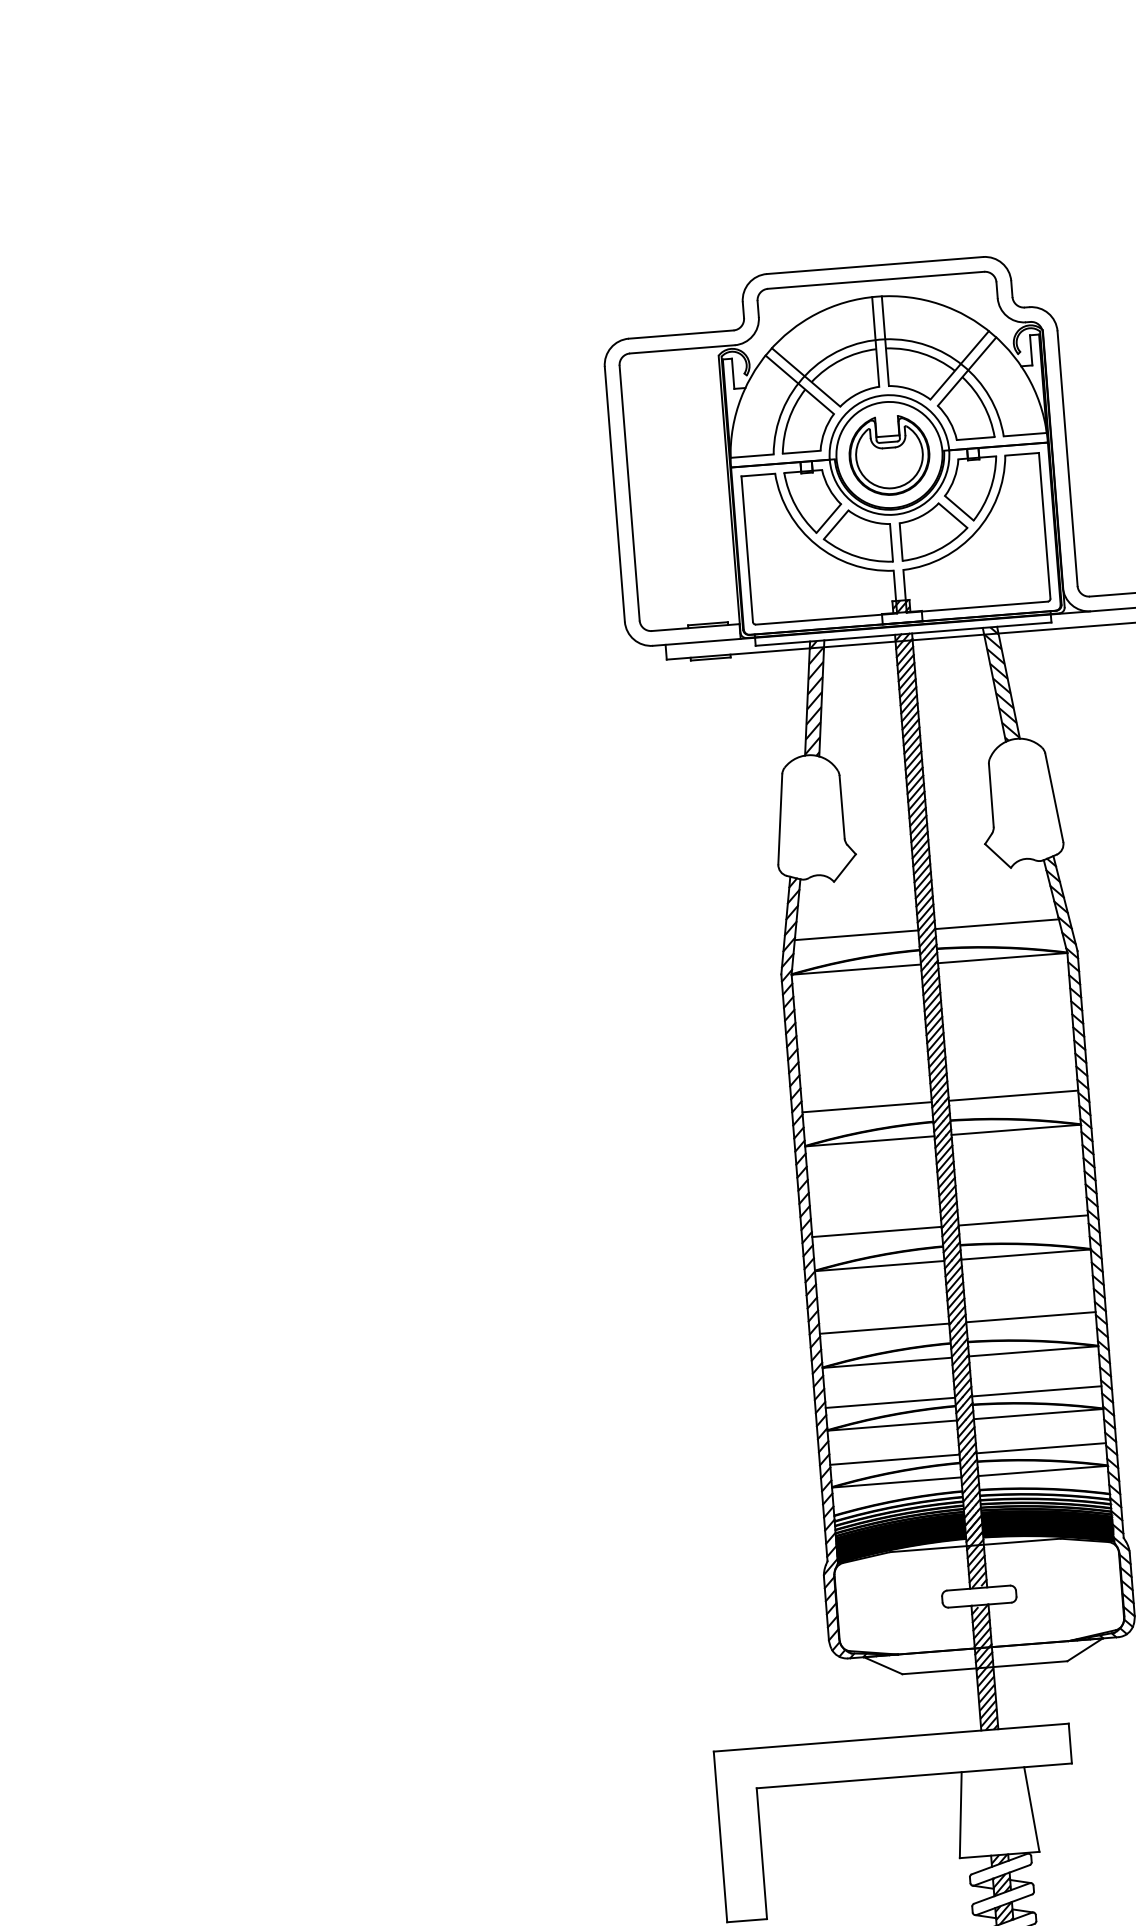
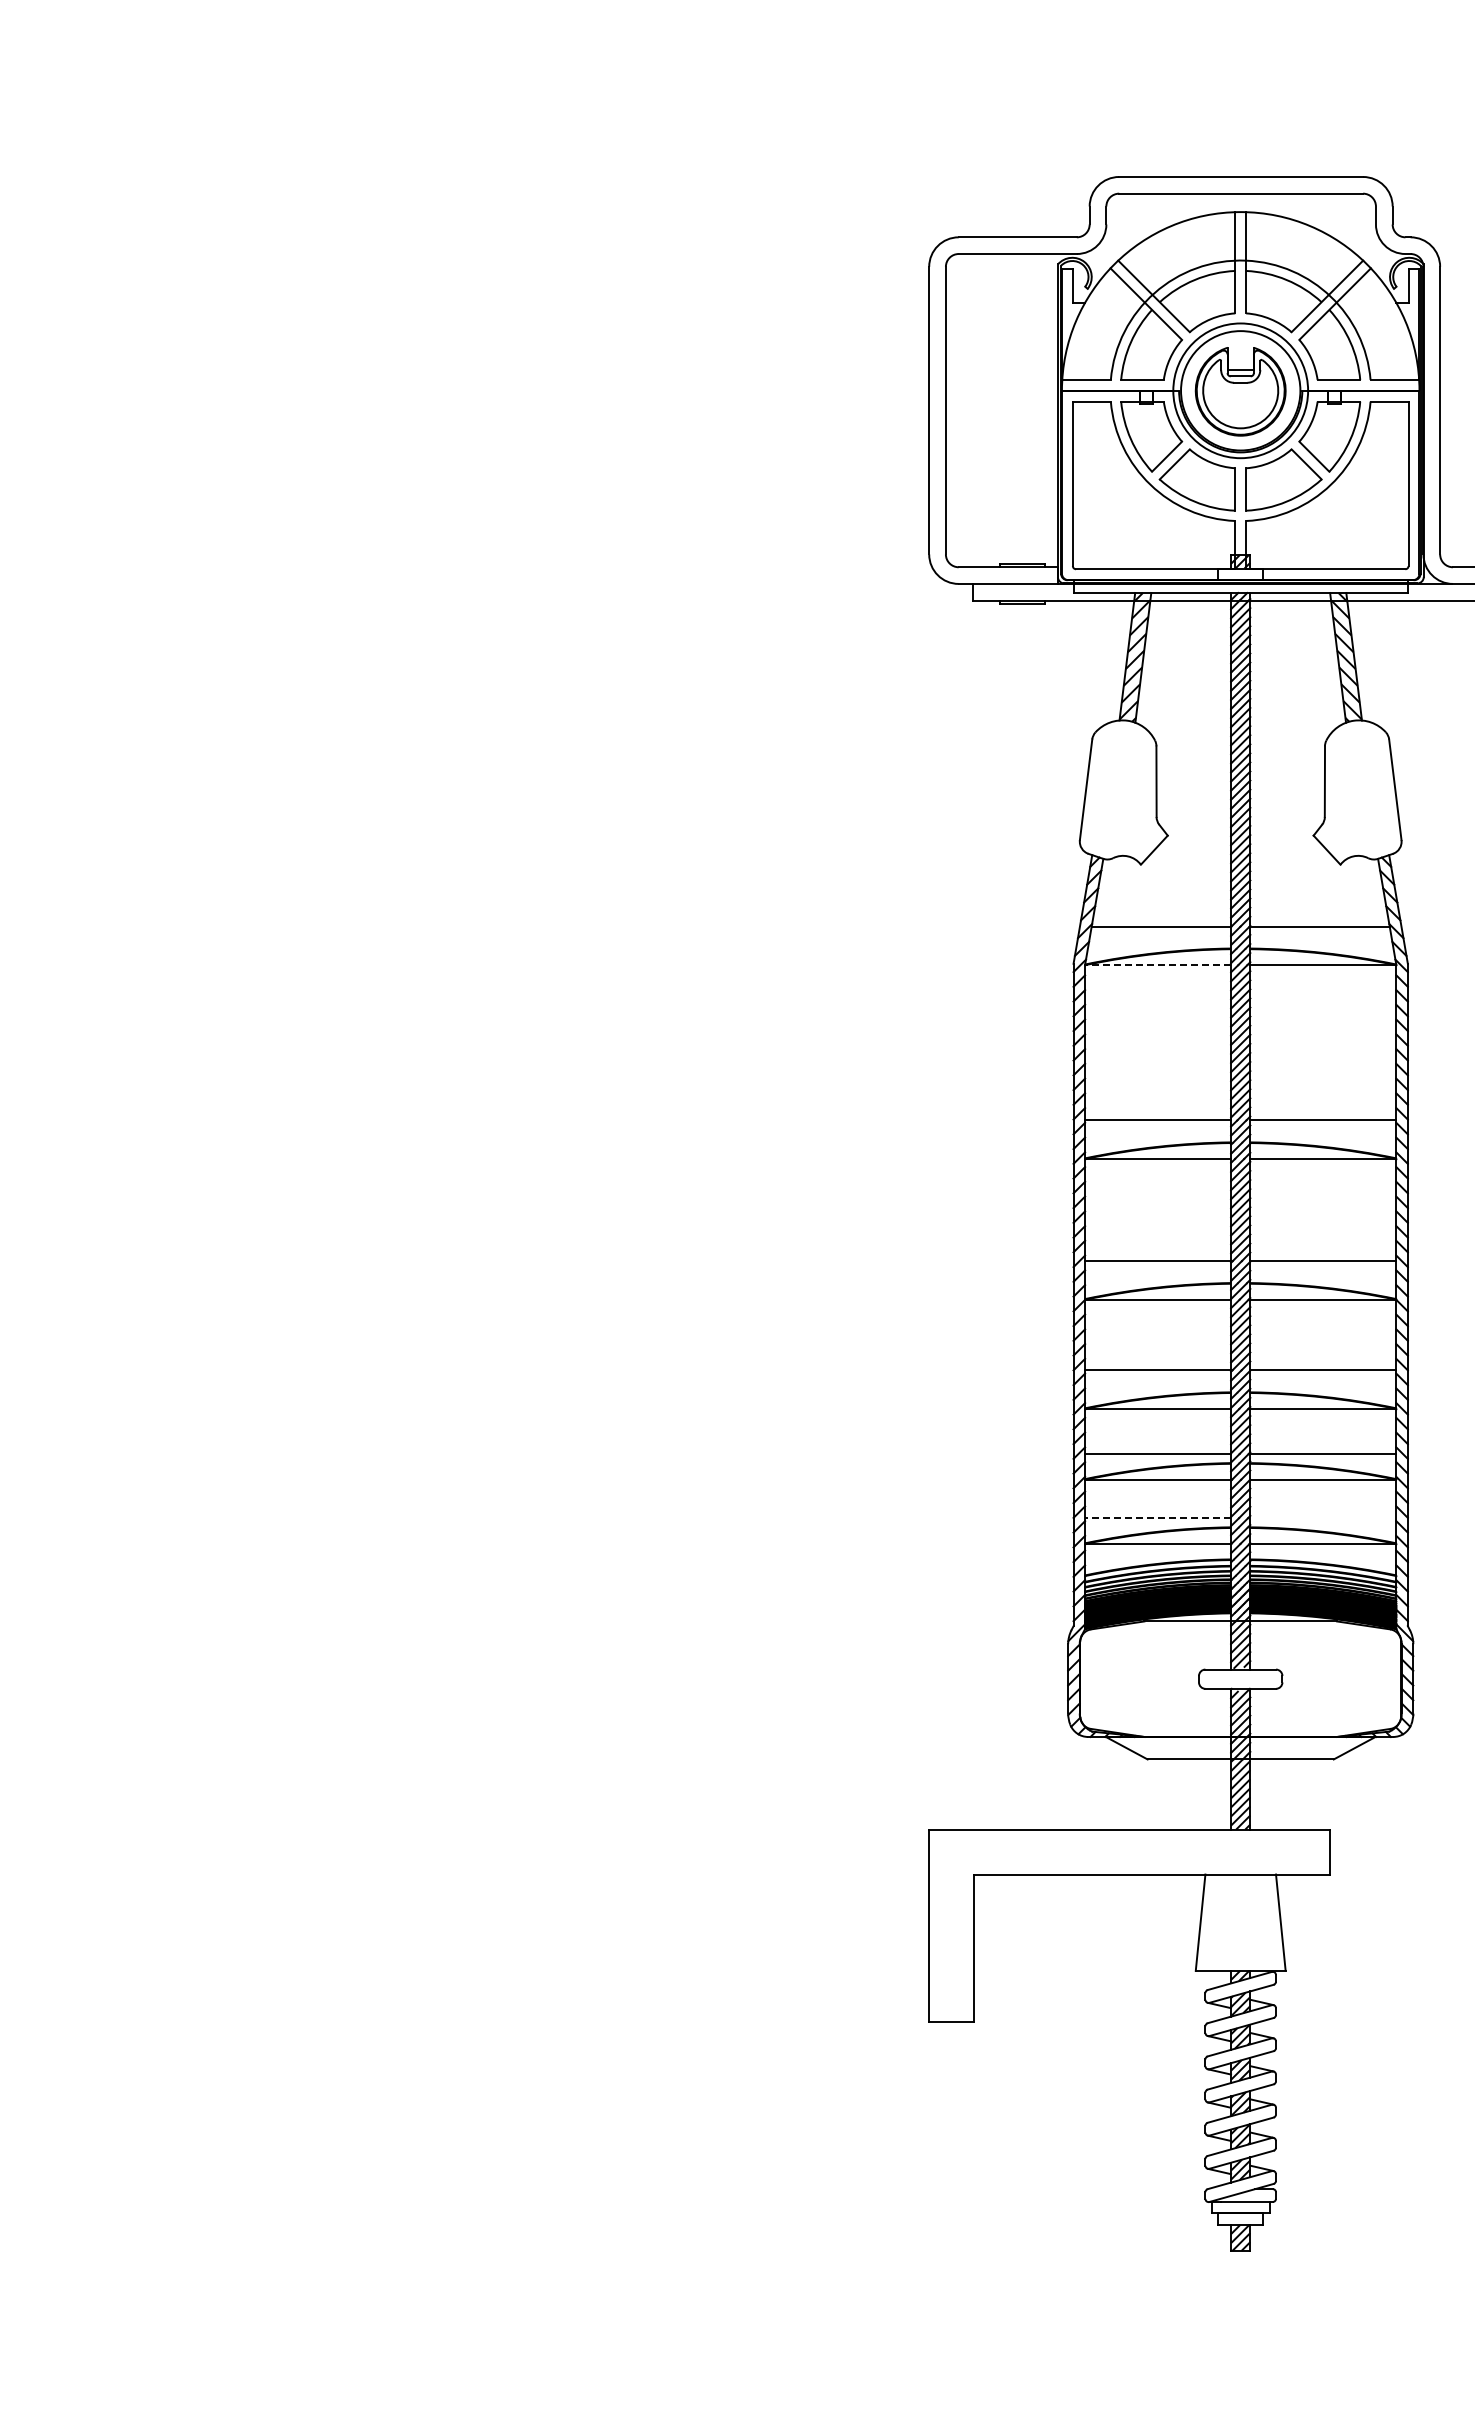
line: (856, 969) -> (1158, 965), solid -> dashed
line: (1041, 1448) -> (1323, 1518), removed
line: (895, 1459) -> (1158, 1518), solid -> dashed

